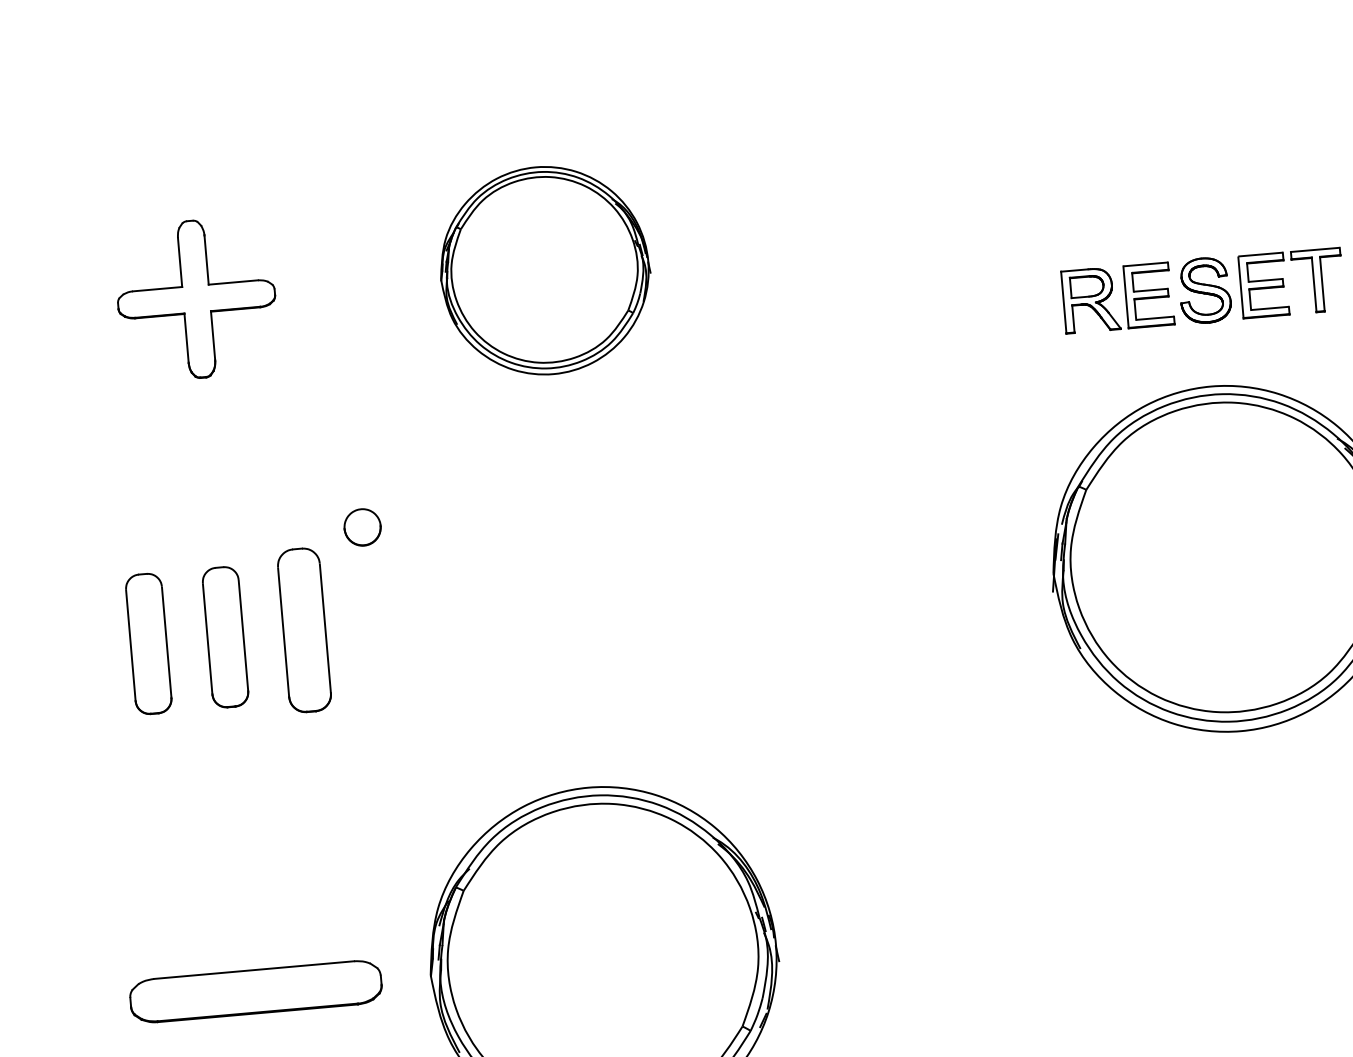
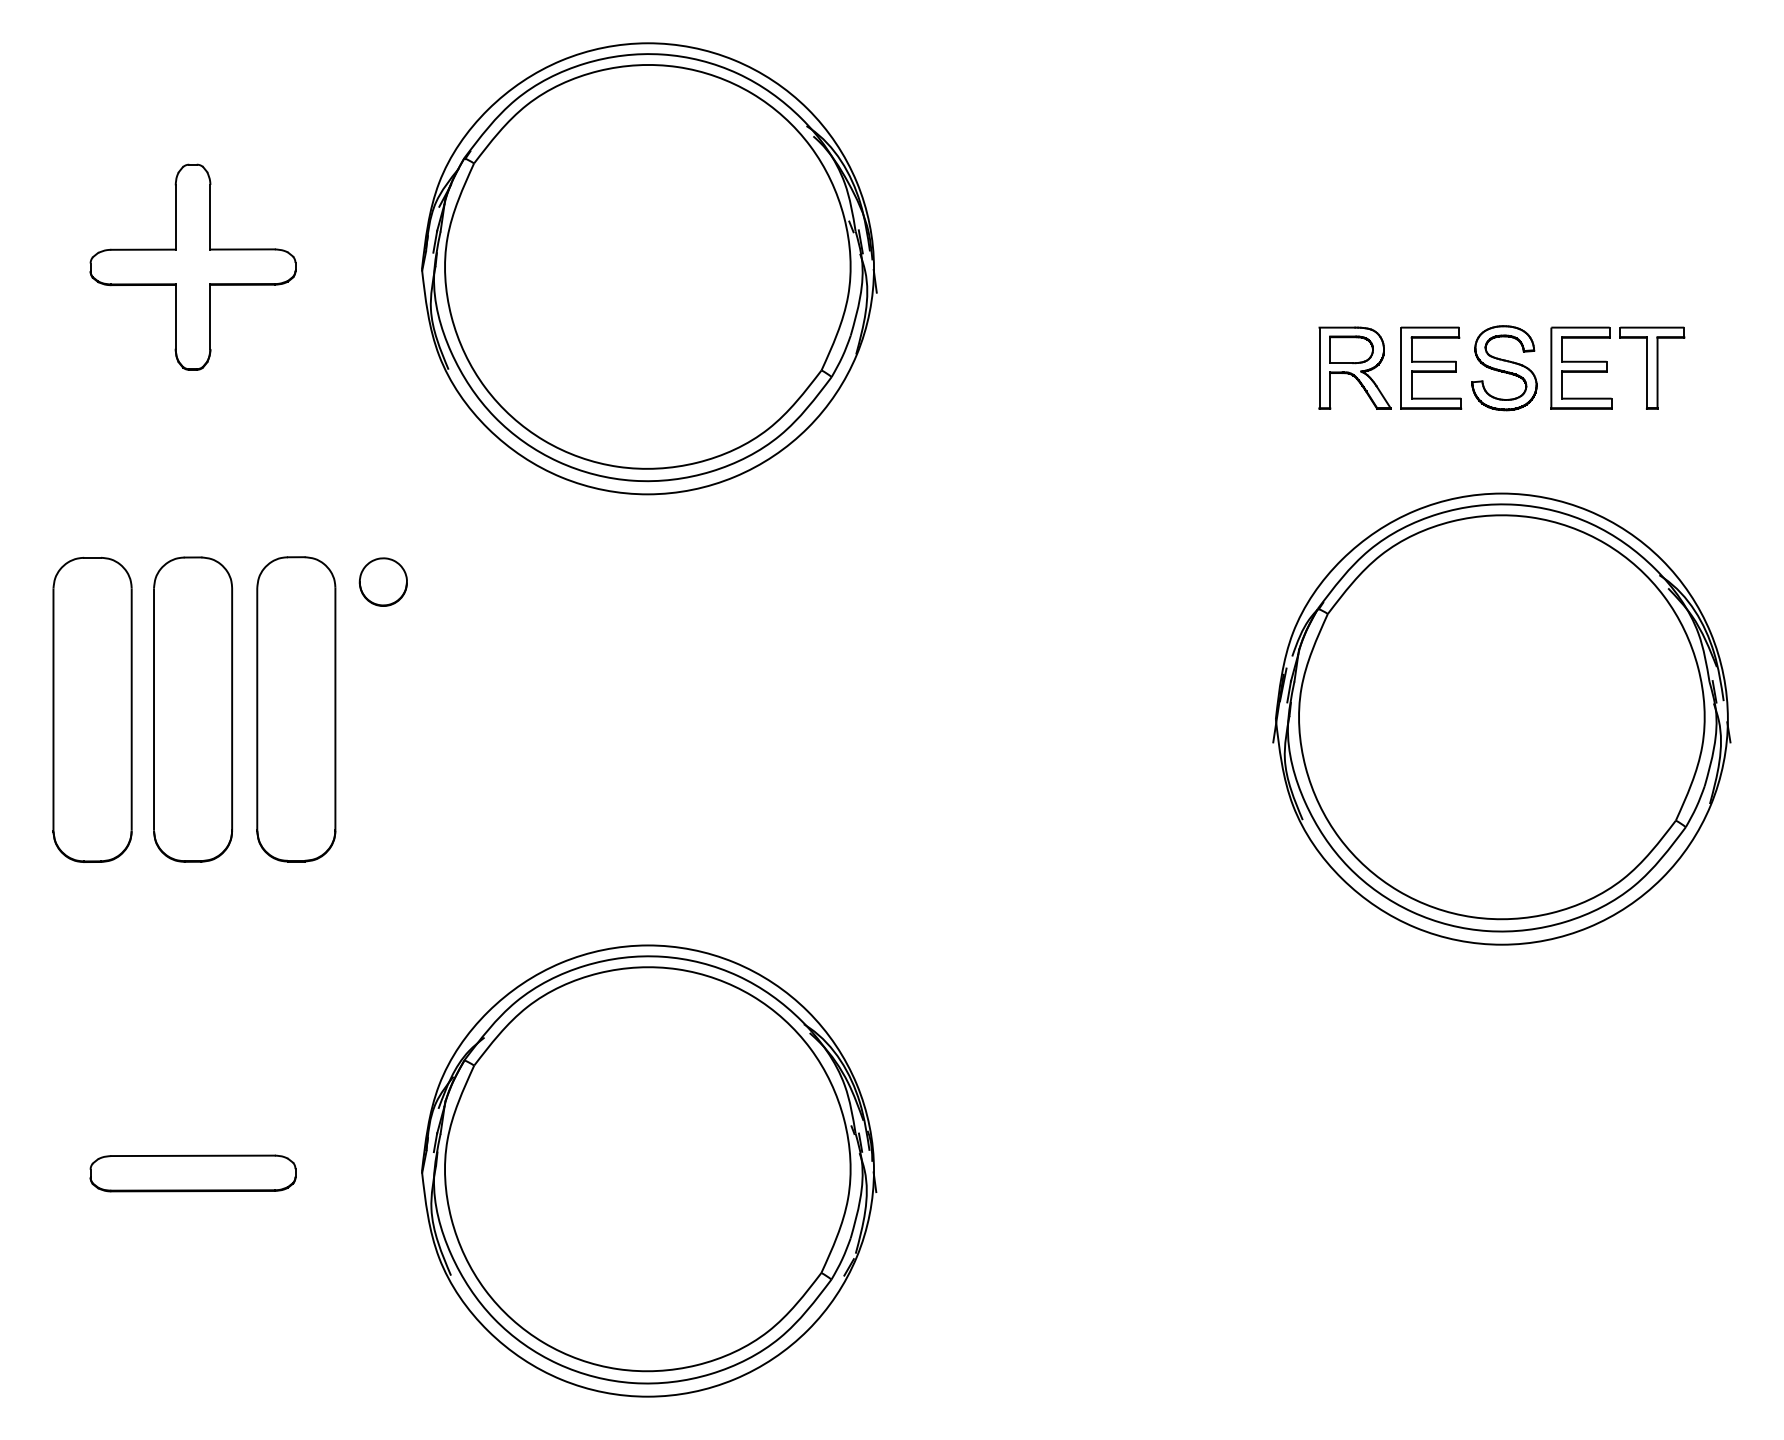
part: (545, 270) -> (649, 268), size x1.67
part: (304, 630) -> (296, 709), size x1.43
part: (225, 637) -> (192, 709), size x1.67
part: (148, 643) -> (92, 709), size x1.67
part: (255, 991) -> (192, 1173), size x0.62

